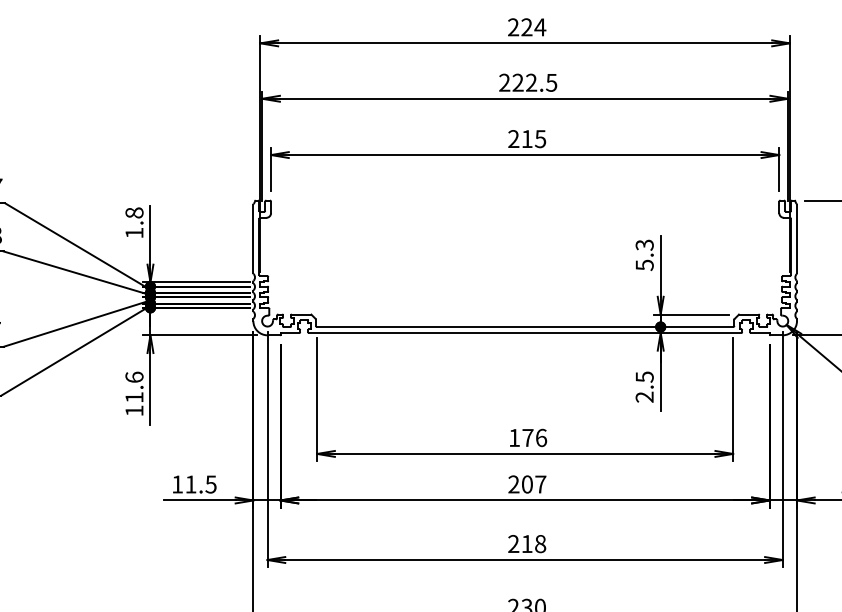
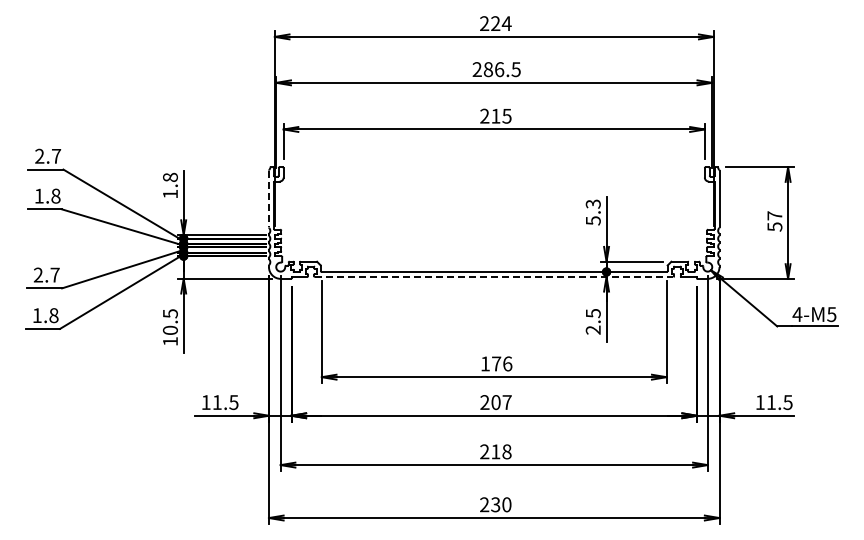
text: (524, 82) -> (493, 69), 222.5 -> 286.5
line: (252, 239) -> (268, 199), solid -> dashed
line: (525, 332) -> (494, 276), solid -> dashed
text: (133, 386) -> (169, 321), 11.6 -> 10.5

